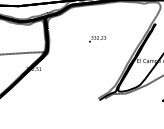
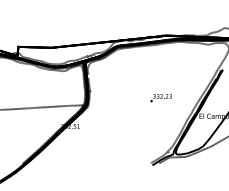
text: (97, 39) -> (160, 98), moved

